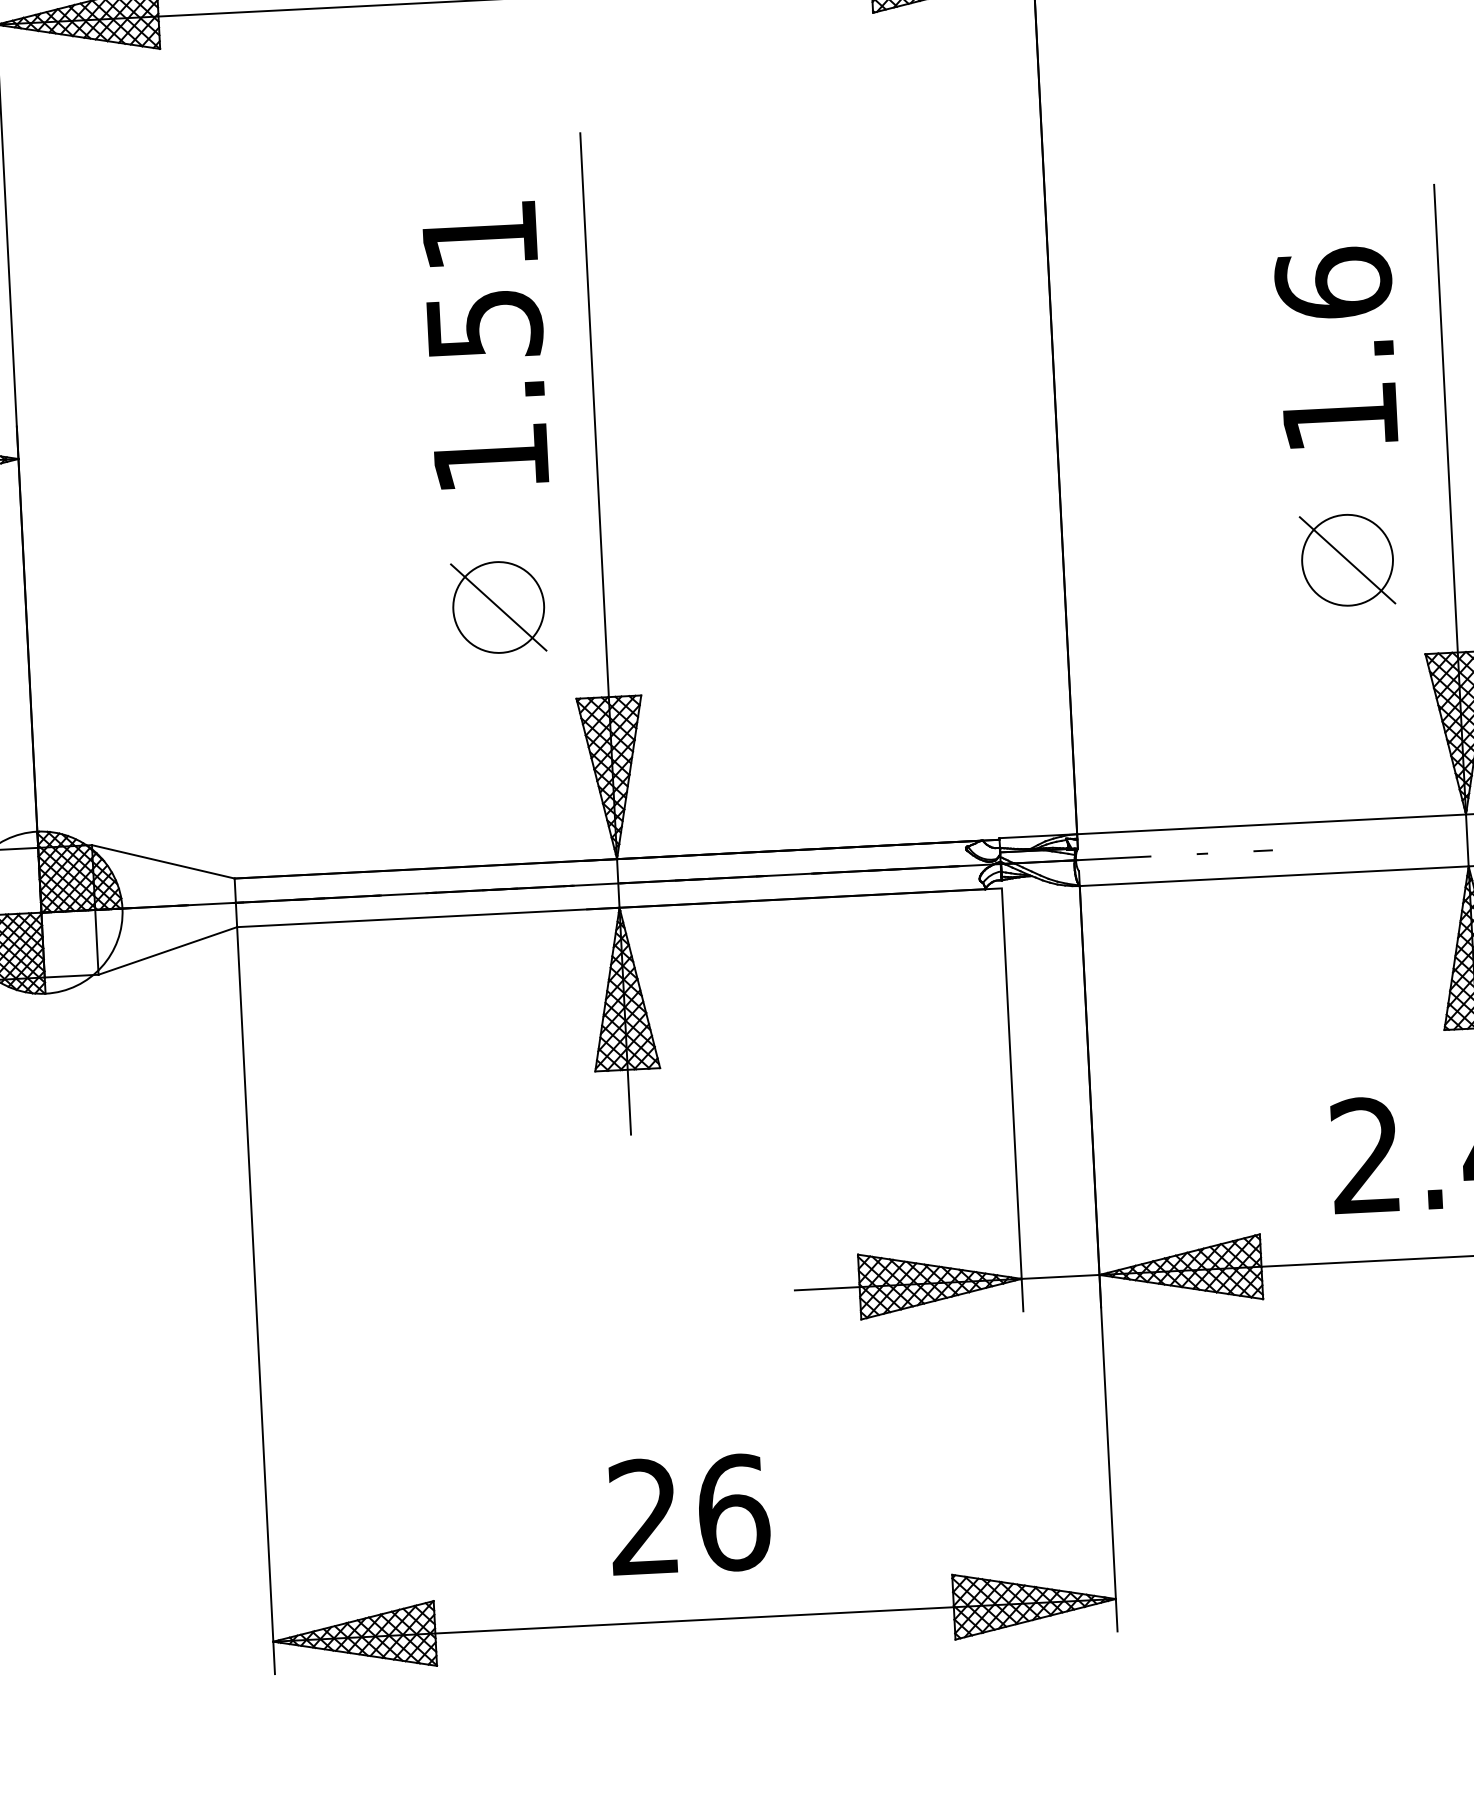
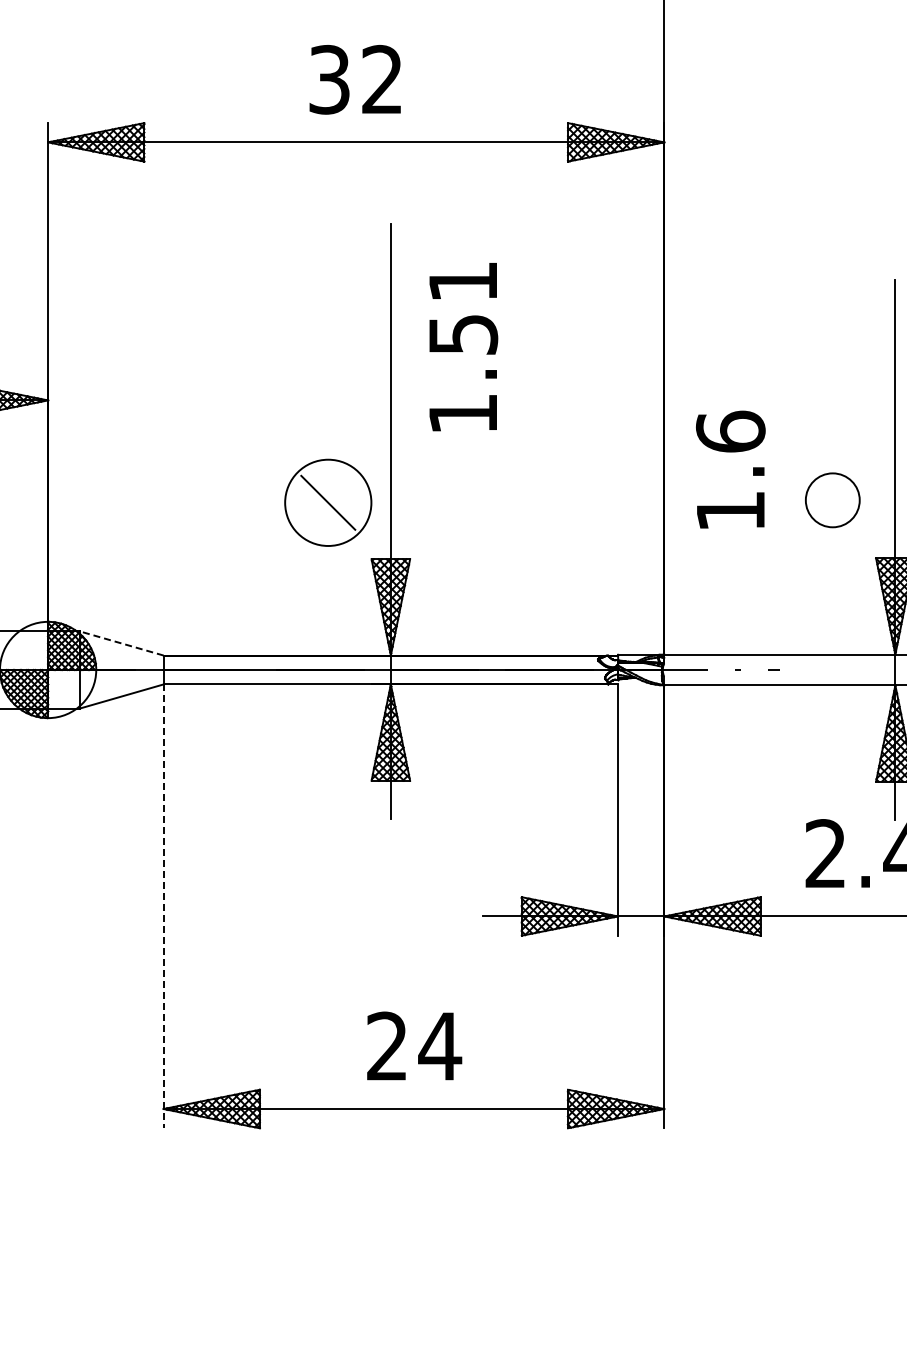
text: (485, 346) -> (463, 347), moved
text: (1336, 346) -> (730, 469), moved
line: (1347, 560) -> (832, 500), removed
circle: (499, 606) -> (328, 502), size x1.6
line: (162, 861) -> (121, 643), solid -> dashed
line: (255, 1300) -> (163, 906), solid -> dashed
text: (733, 1512) -> (440, 1046), 26 -> 24

